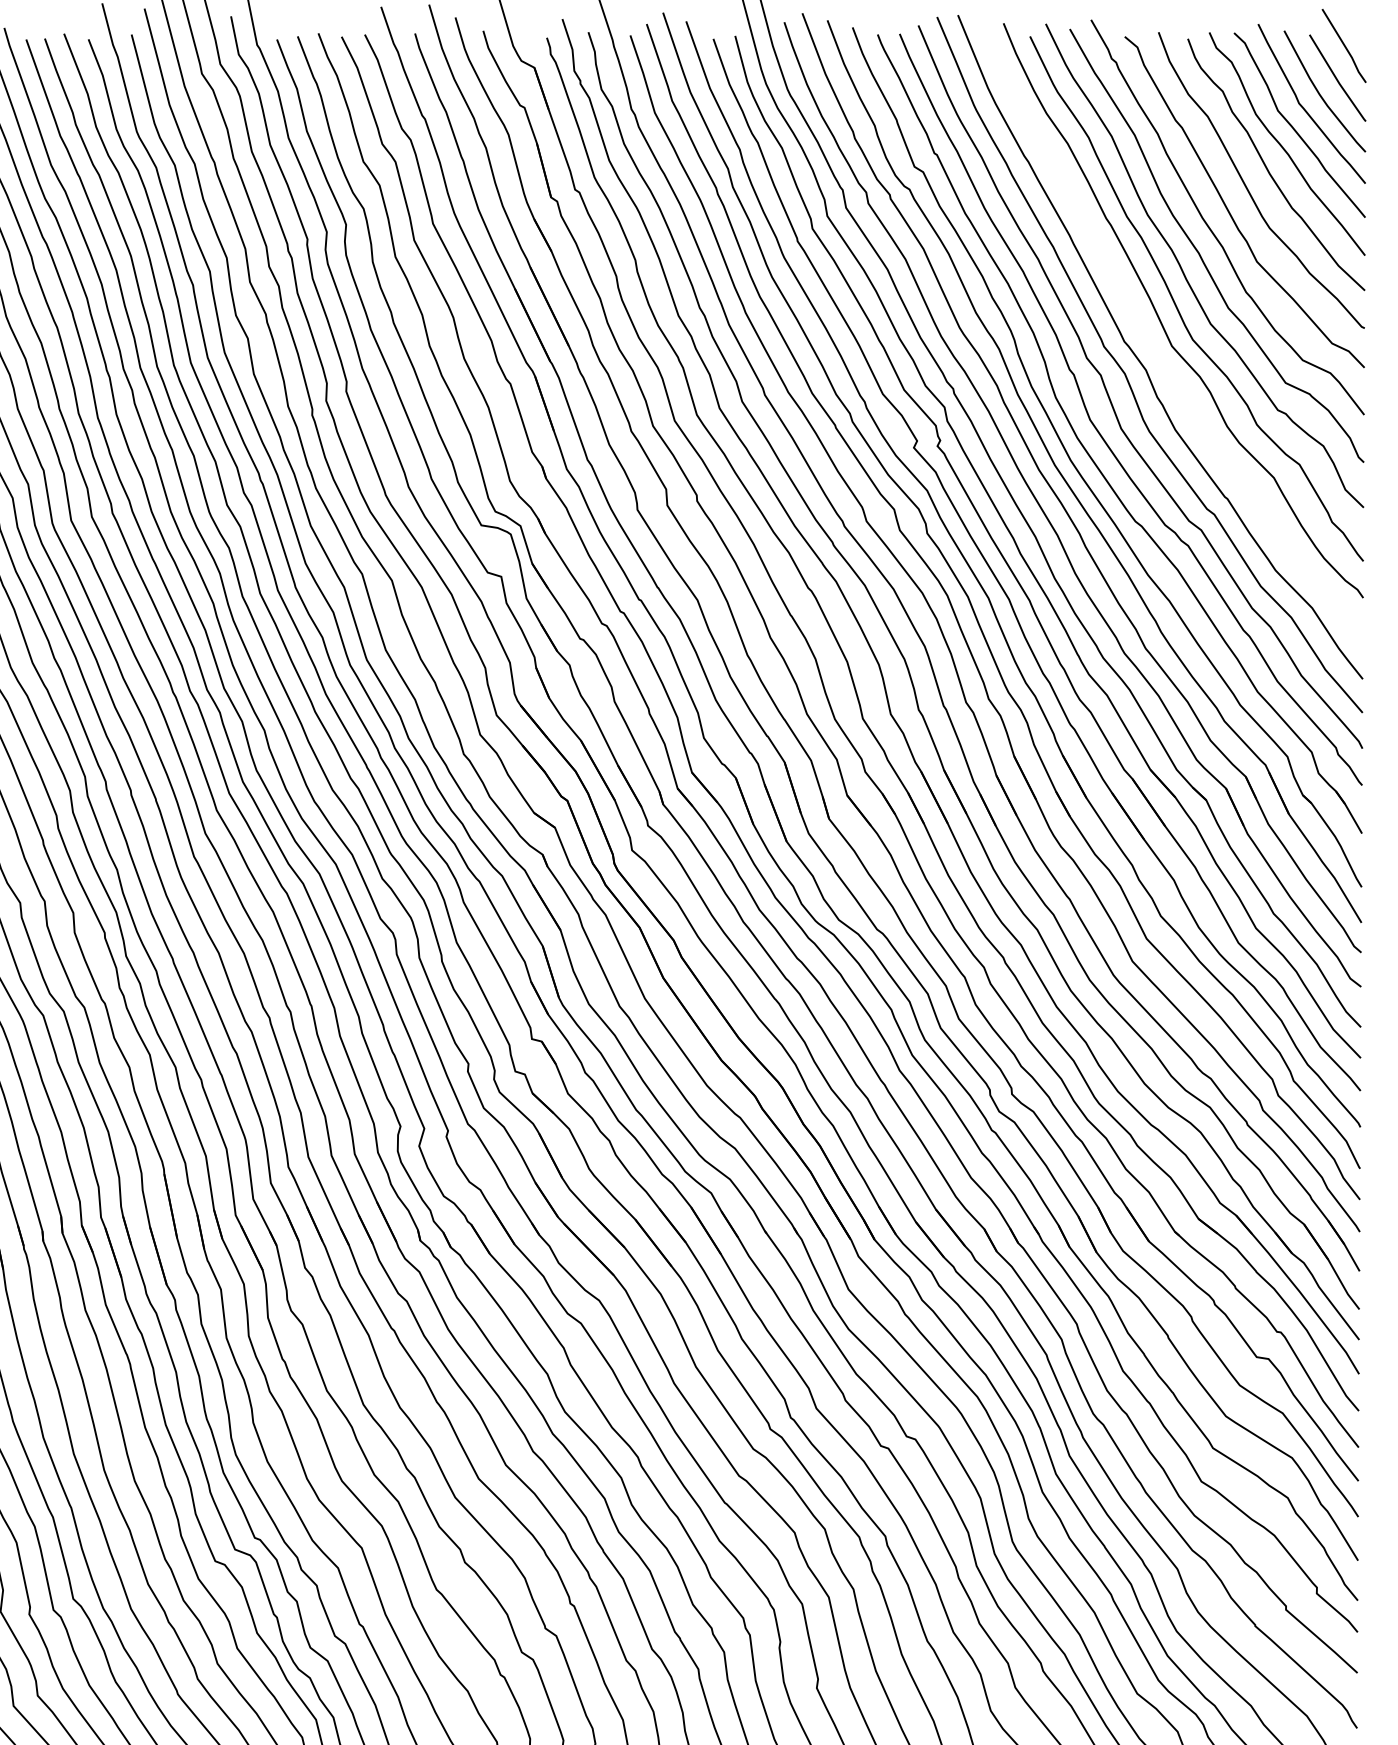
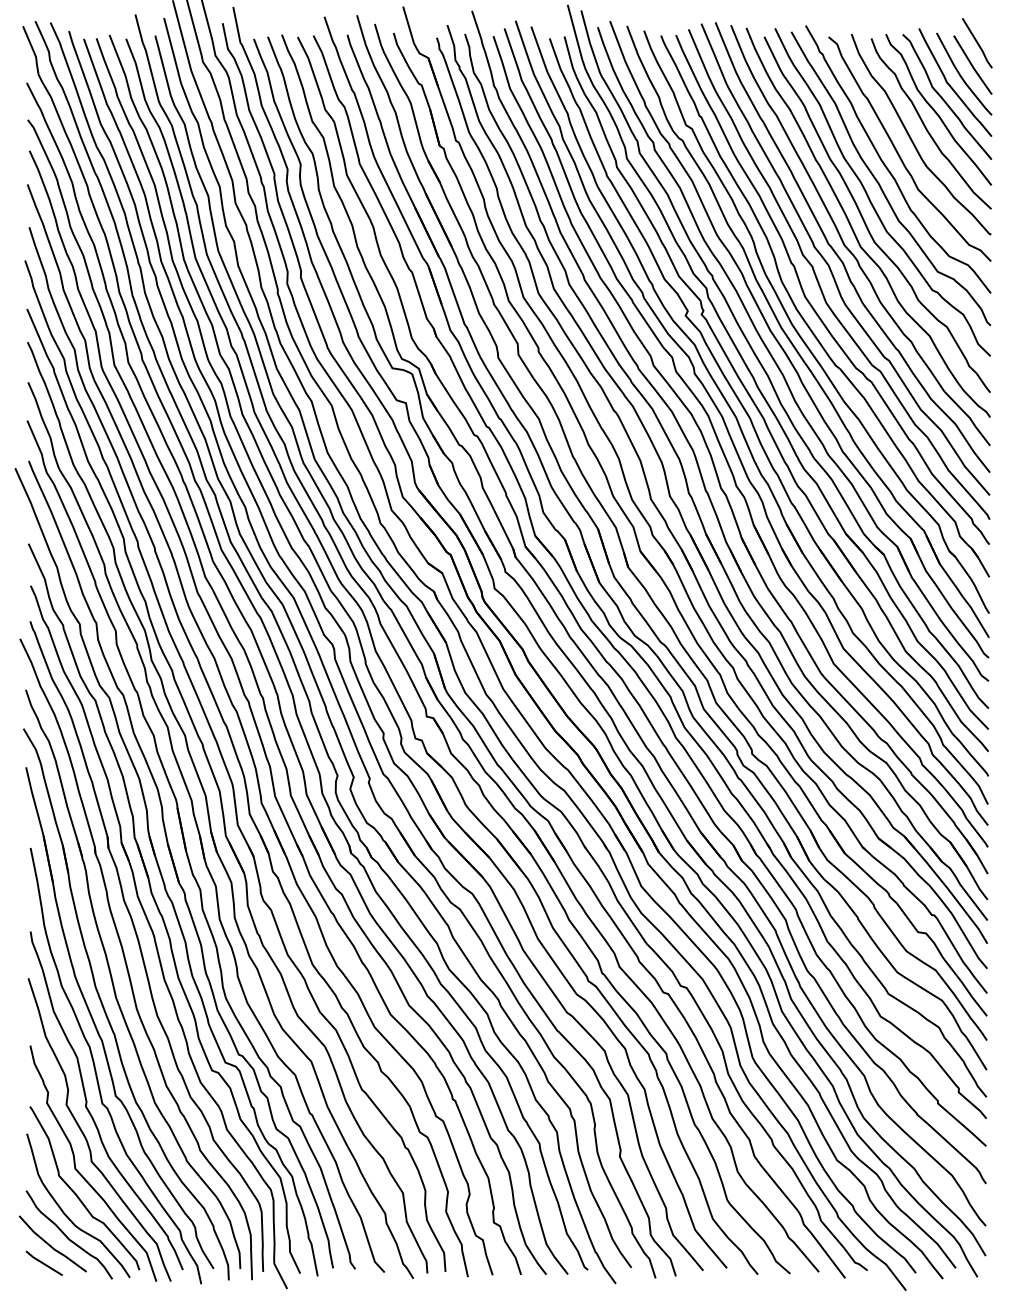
curve: (1148, 339) -> (844, 242), added

